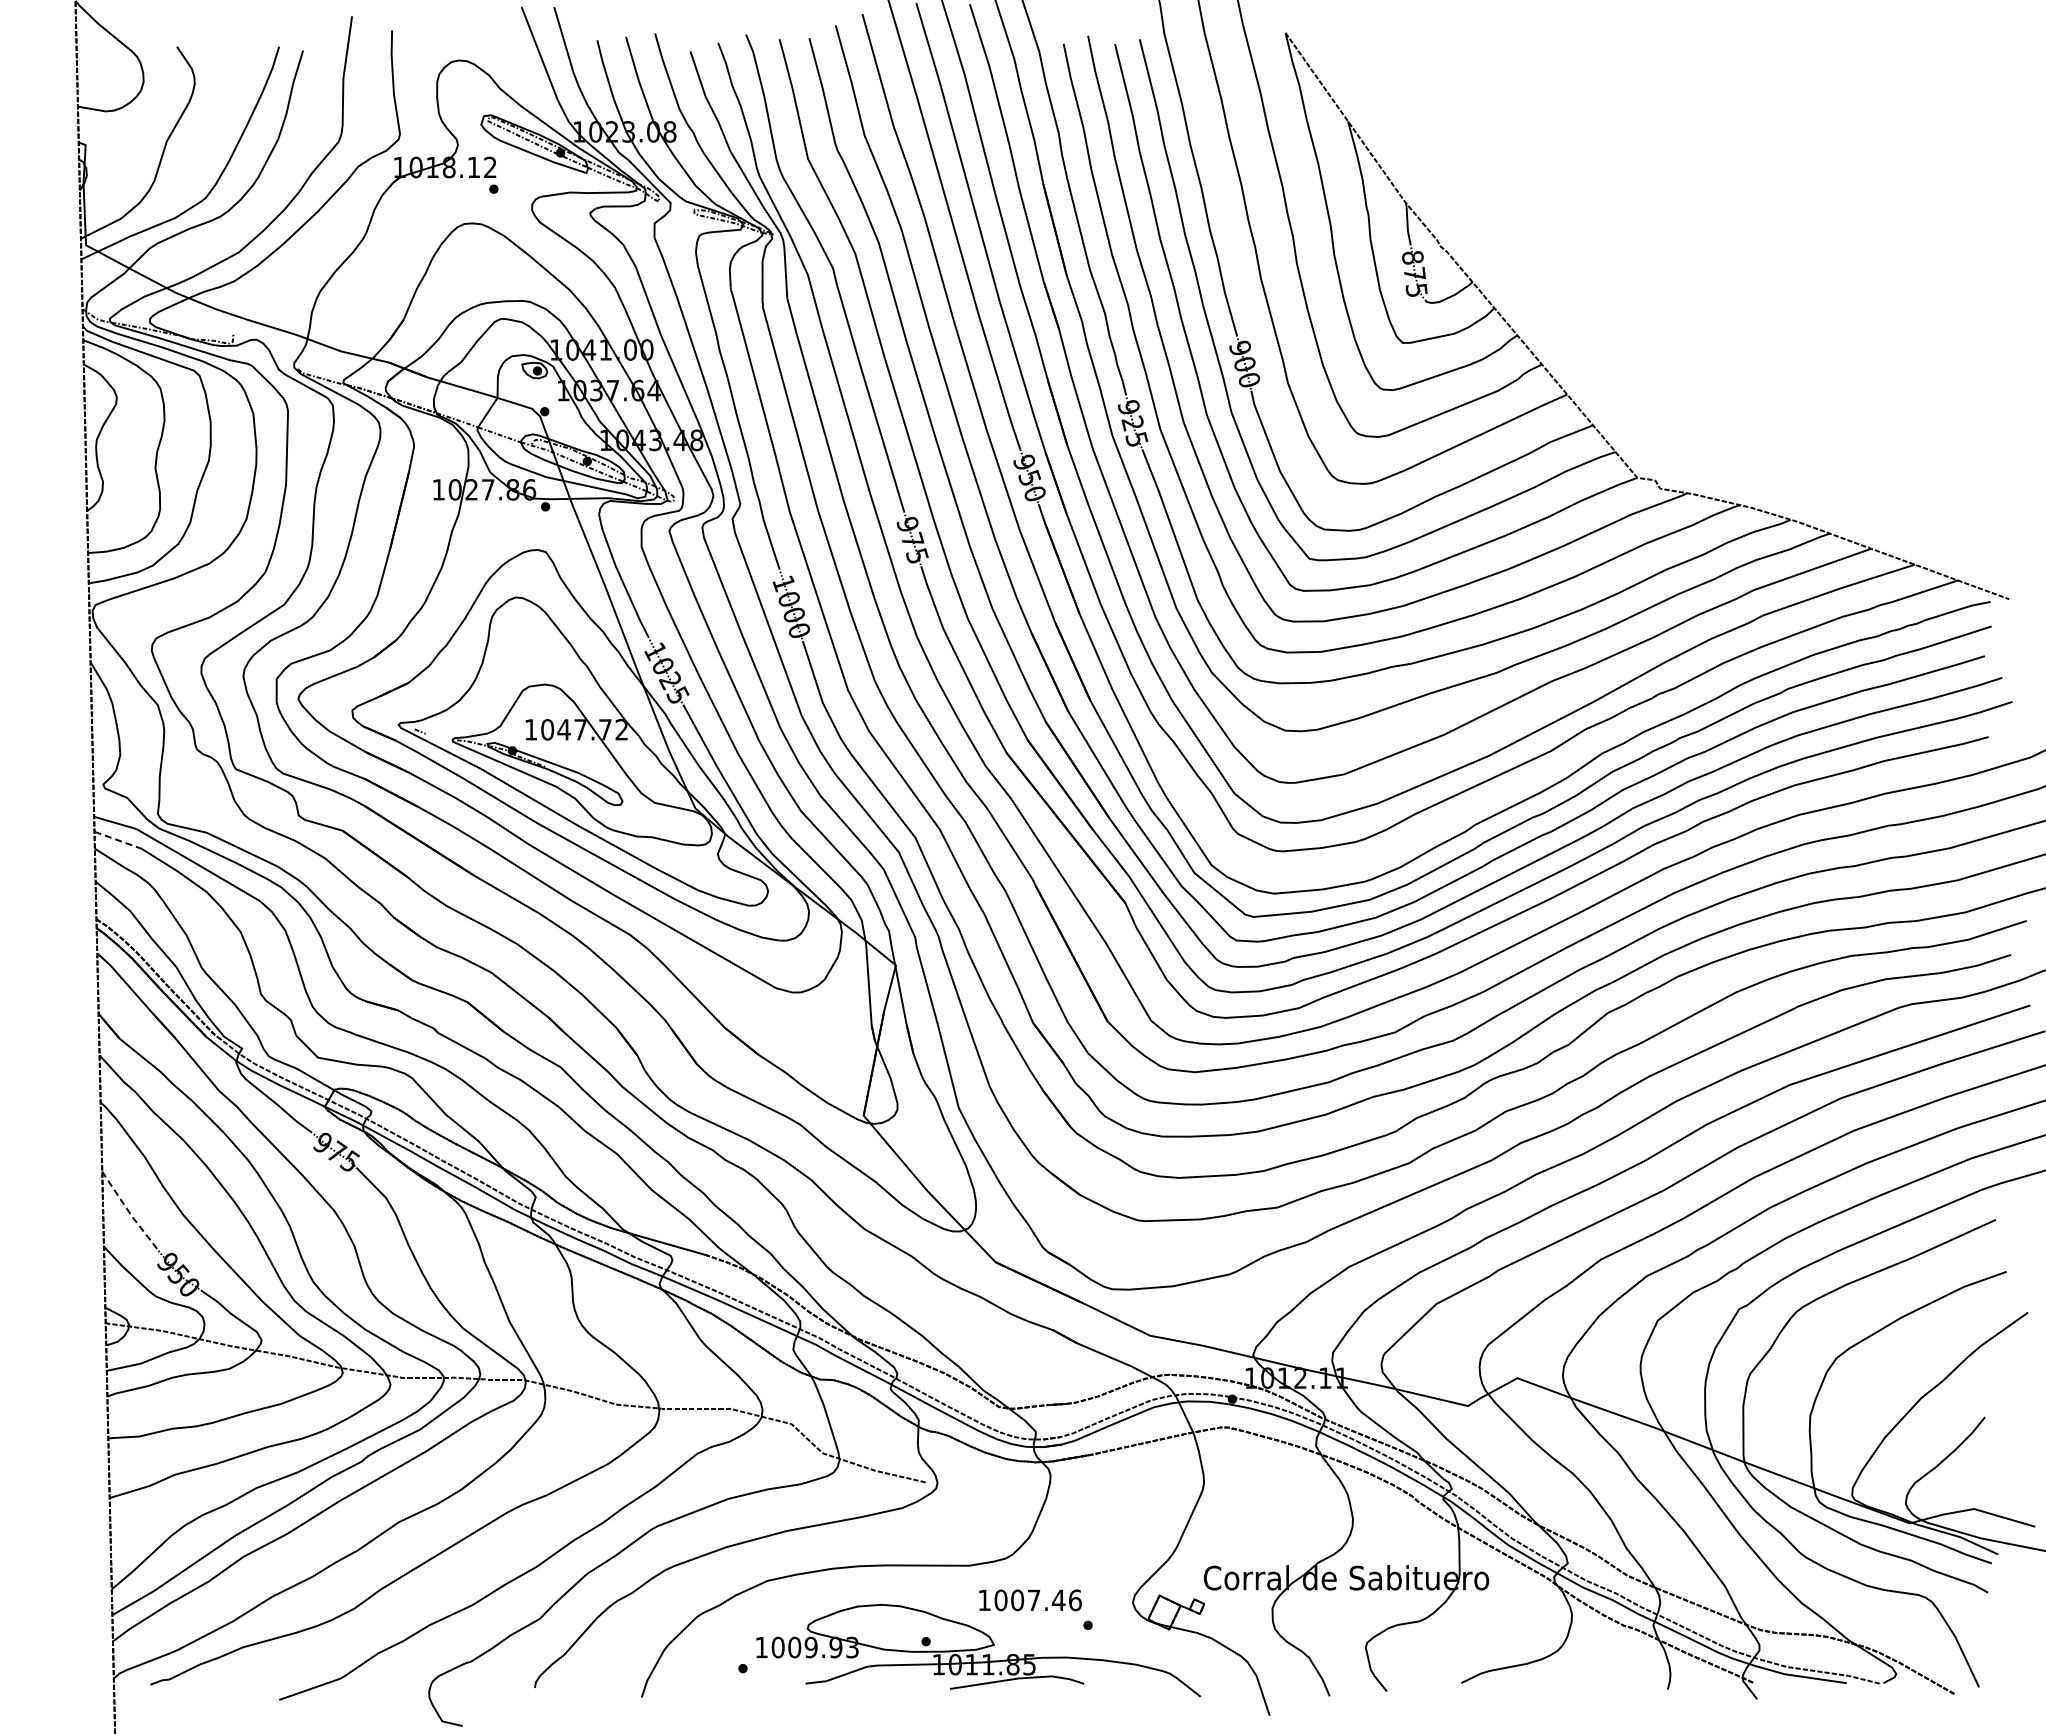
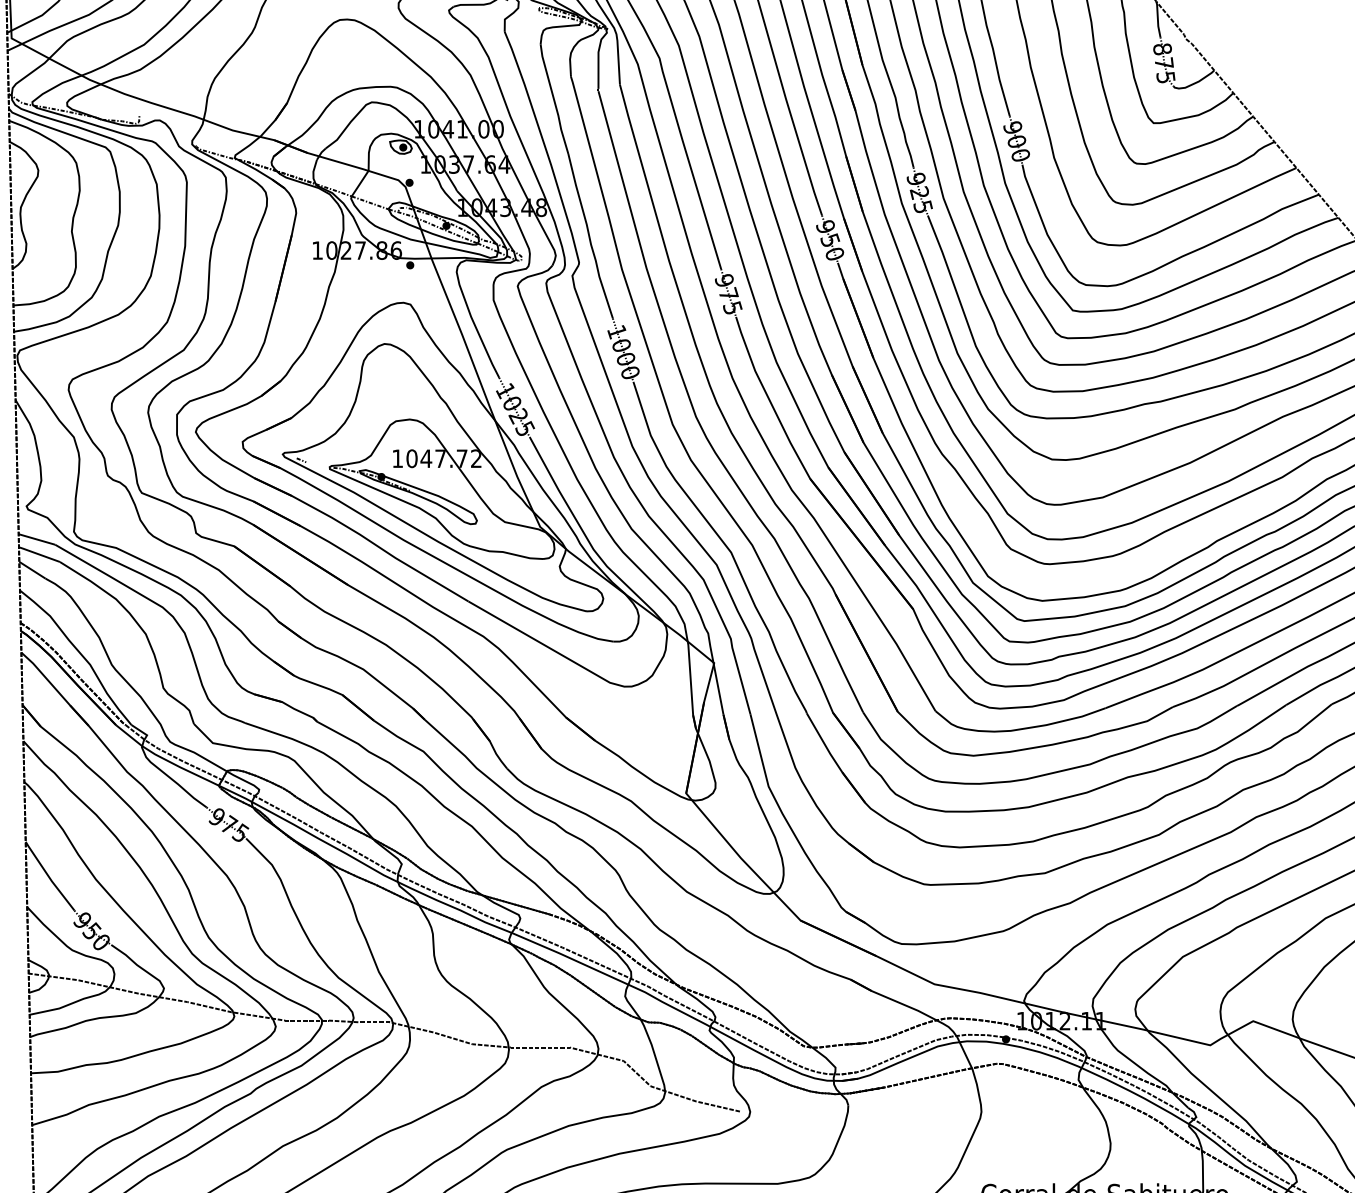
line: (117, 840) -> (38, 554), dashed -> solid
line: (129, 1212) -> (49, 877), dashed -> solid

